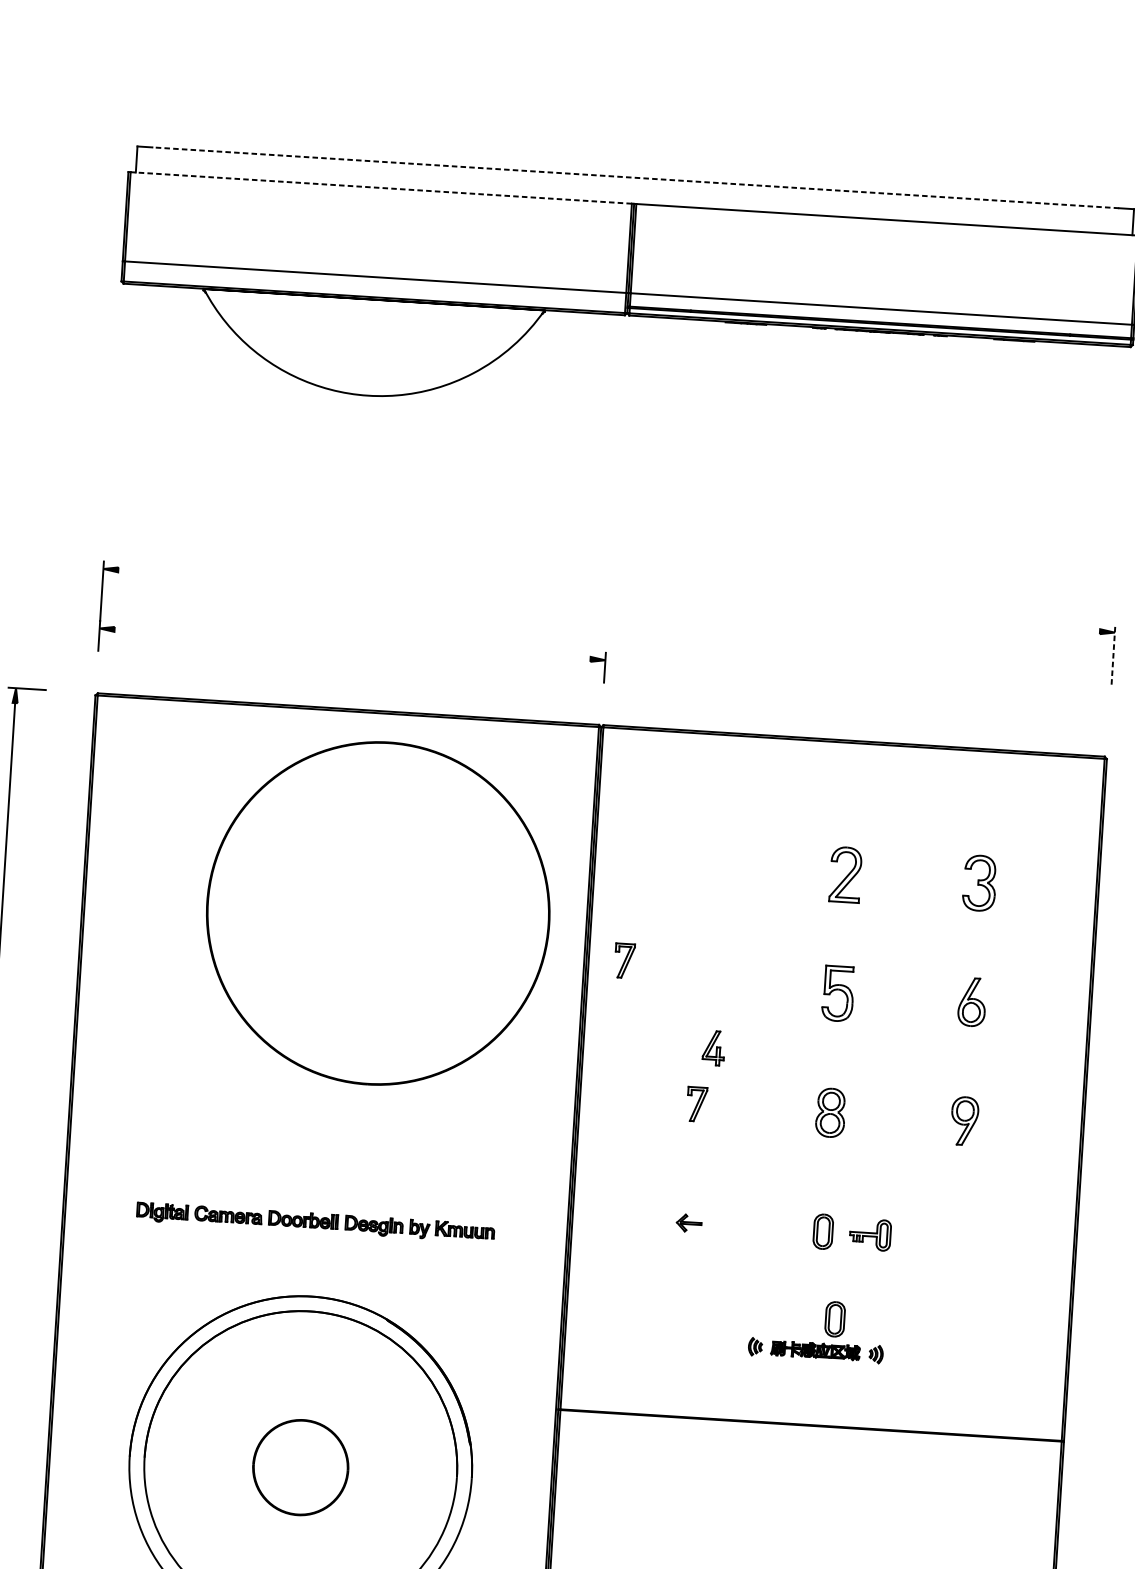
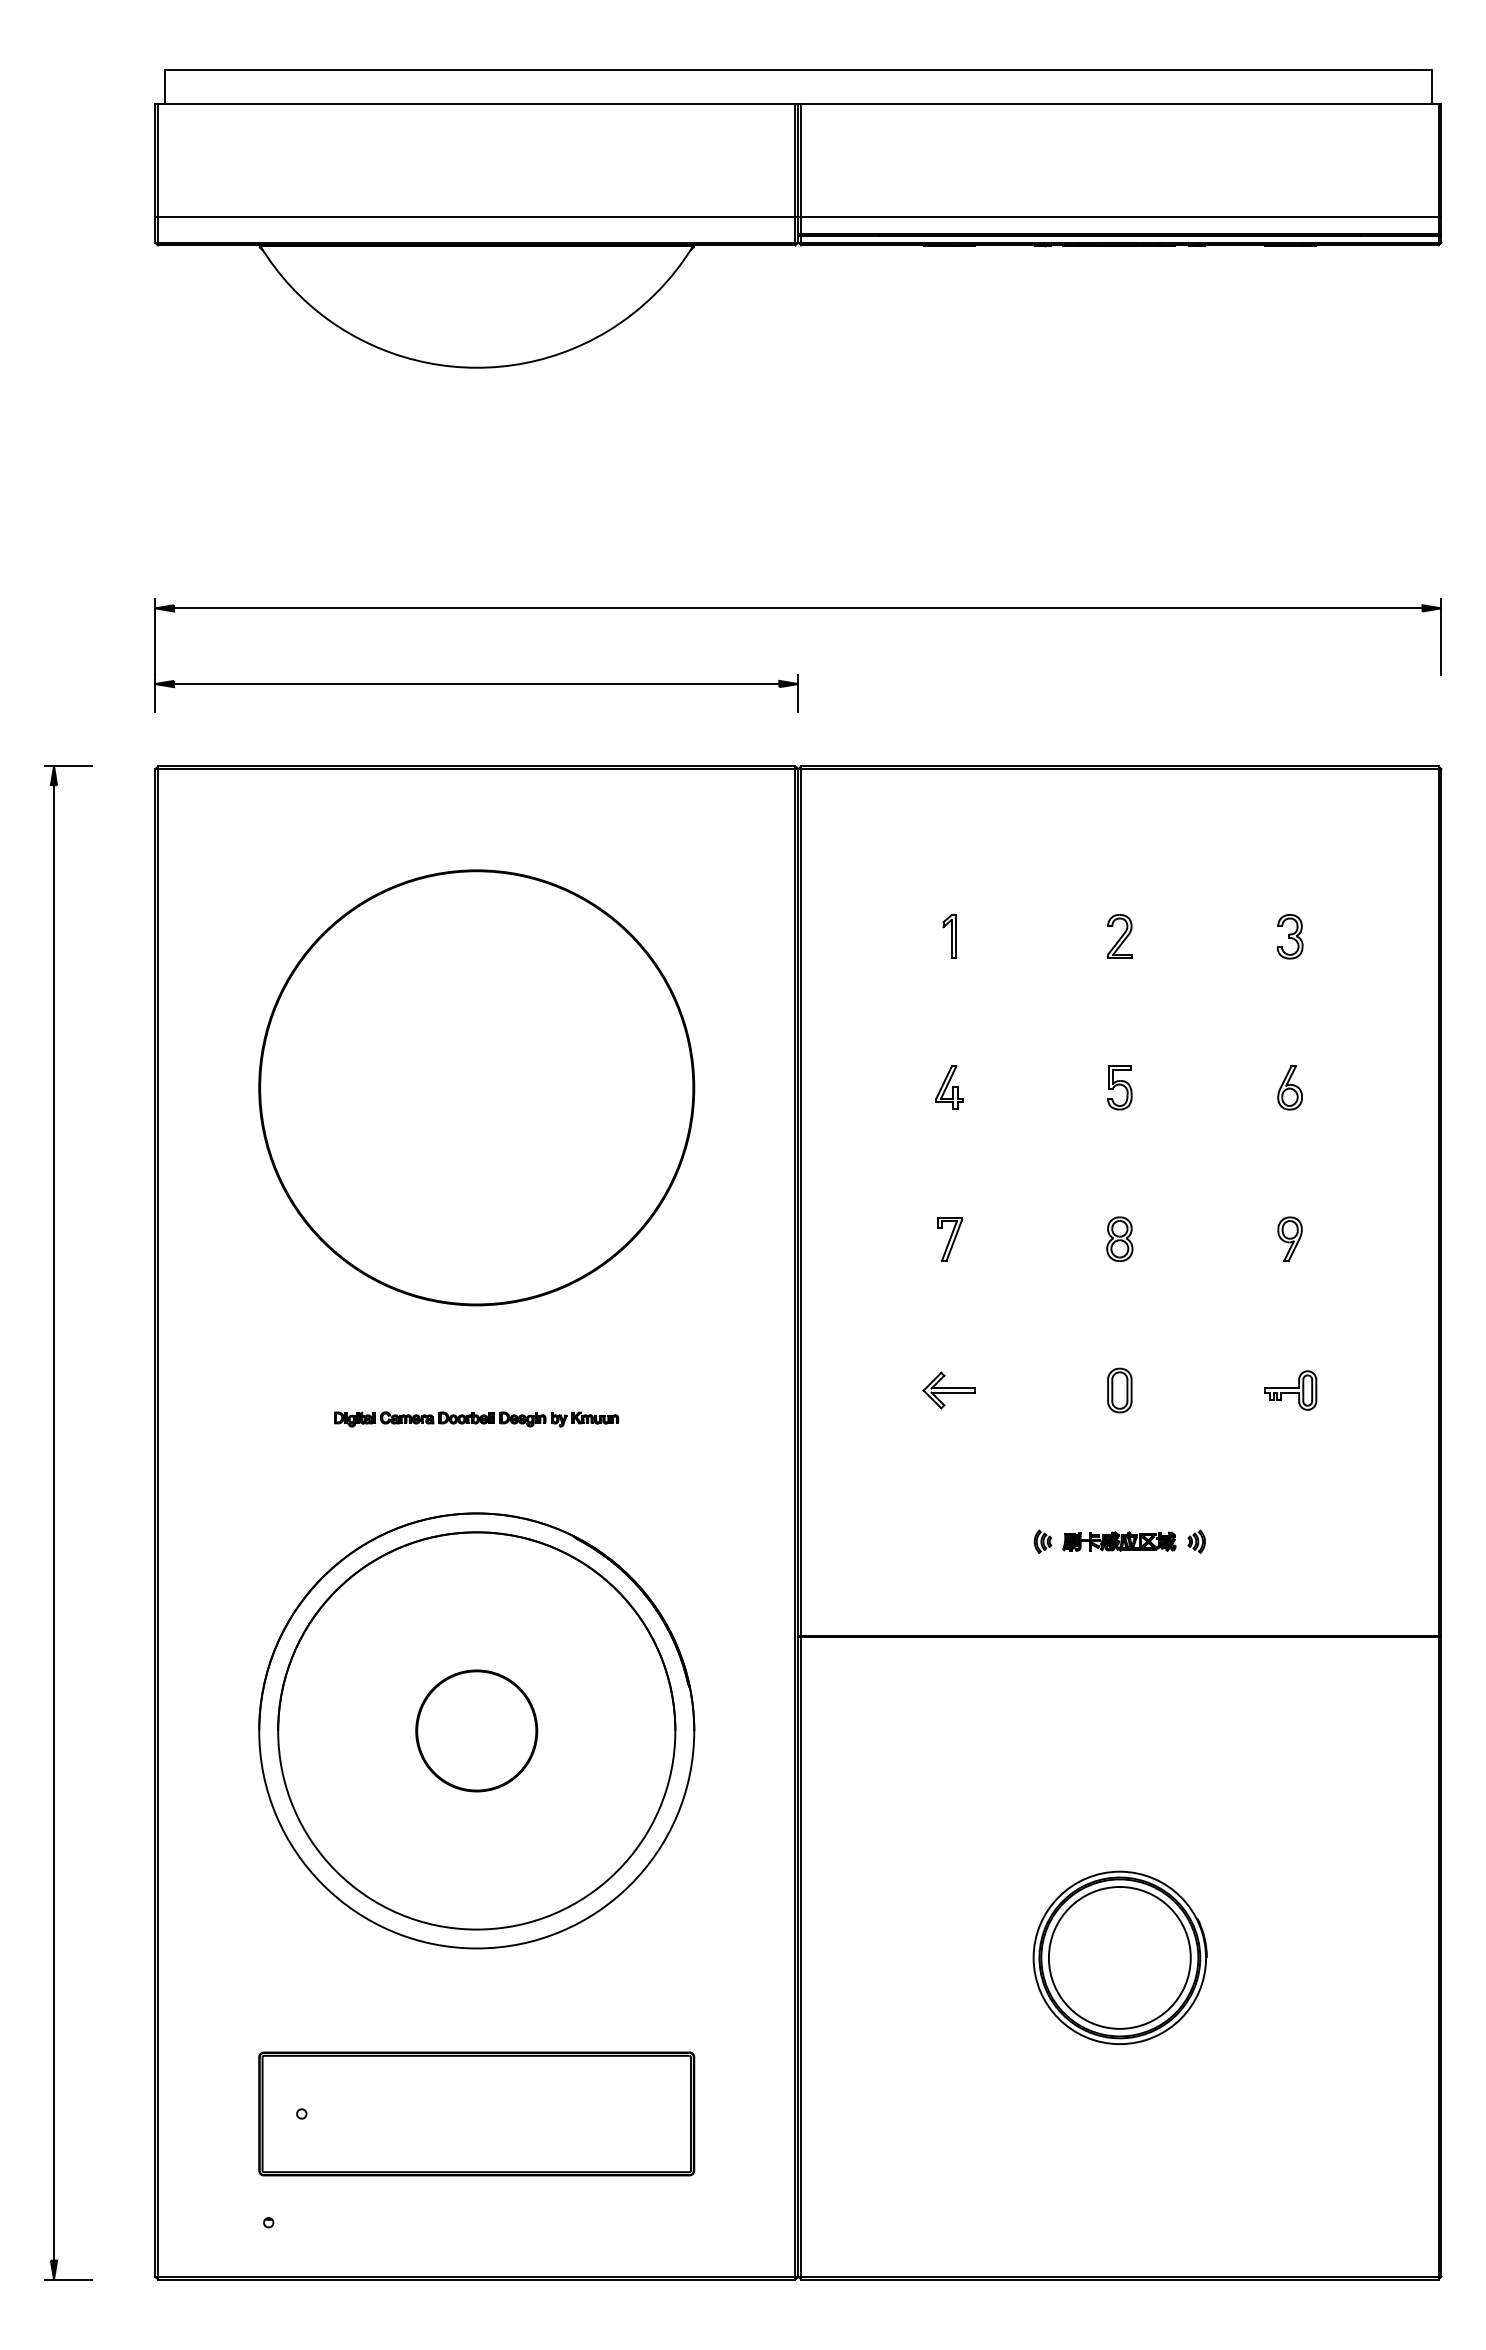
line: (635, 177) -> (798, 70), dashed -> solid
line: (381, 187) -> (476, 103), dashed -> solid
line: (609, 600) -> (798, 608), added
line: (352, 644) -> (476, 684), added
line: (1113, 654) -> (1441, 636), dashed -> solid
part: (711, 866) -> (949, 936), added
part: (845, 874) -> (1119, 936), size x0.62
part: (979, 883) -> (1289, 936), size x0.62
part: (378, 913) -> (476, 1087), moved
part: (624, 961) -> (846, 1063), removed
part: (838, 993) -> (1119, 1087), size x0.62
part: (971, 1001) -> (1289, 1087), size x0.71
part: (713, 1048) -> (949, 1087), moved
part: (830, 1112) -> (1119, 1238), size x0.71
part: (964, 1120) -> (1289, 1238), size x0.71
part: (315, 1222) -> (476, 1419), size x0.62
part: (688, 1223) -> (948, 1390), size x1.67
part: (870, 1234) -> (1290, 1390), moved
part: (834, 1319) -> (1141, 1500), removed

